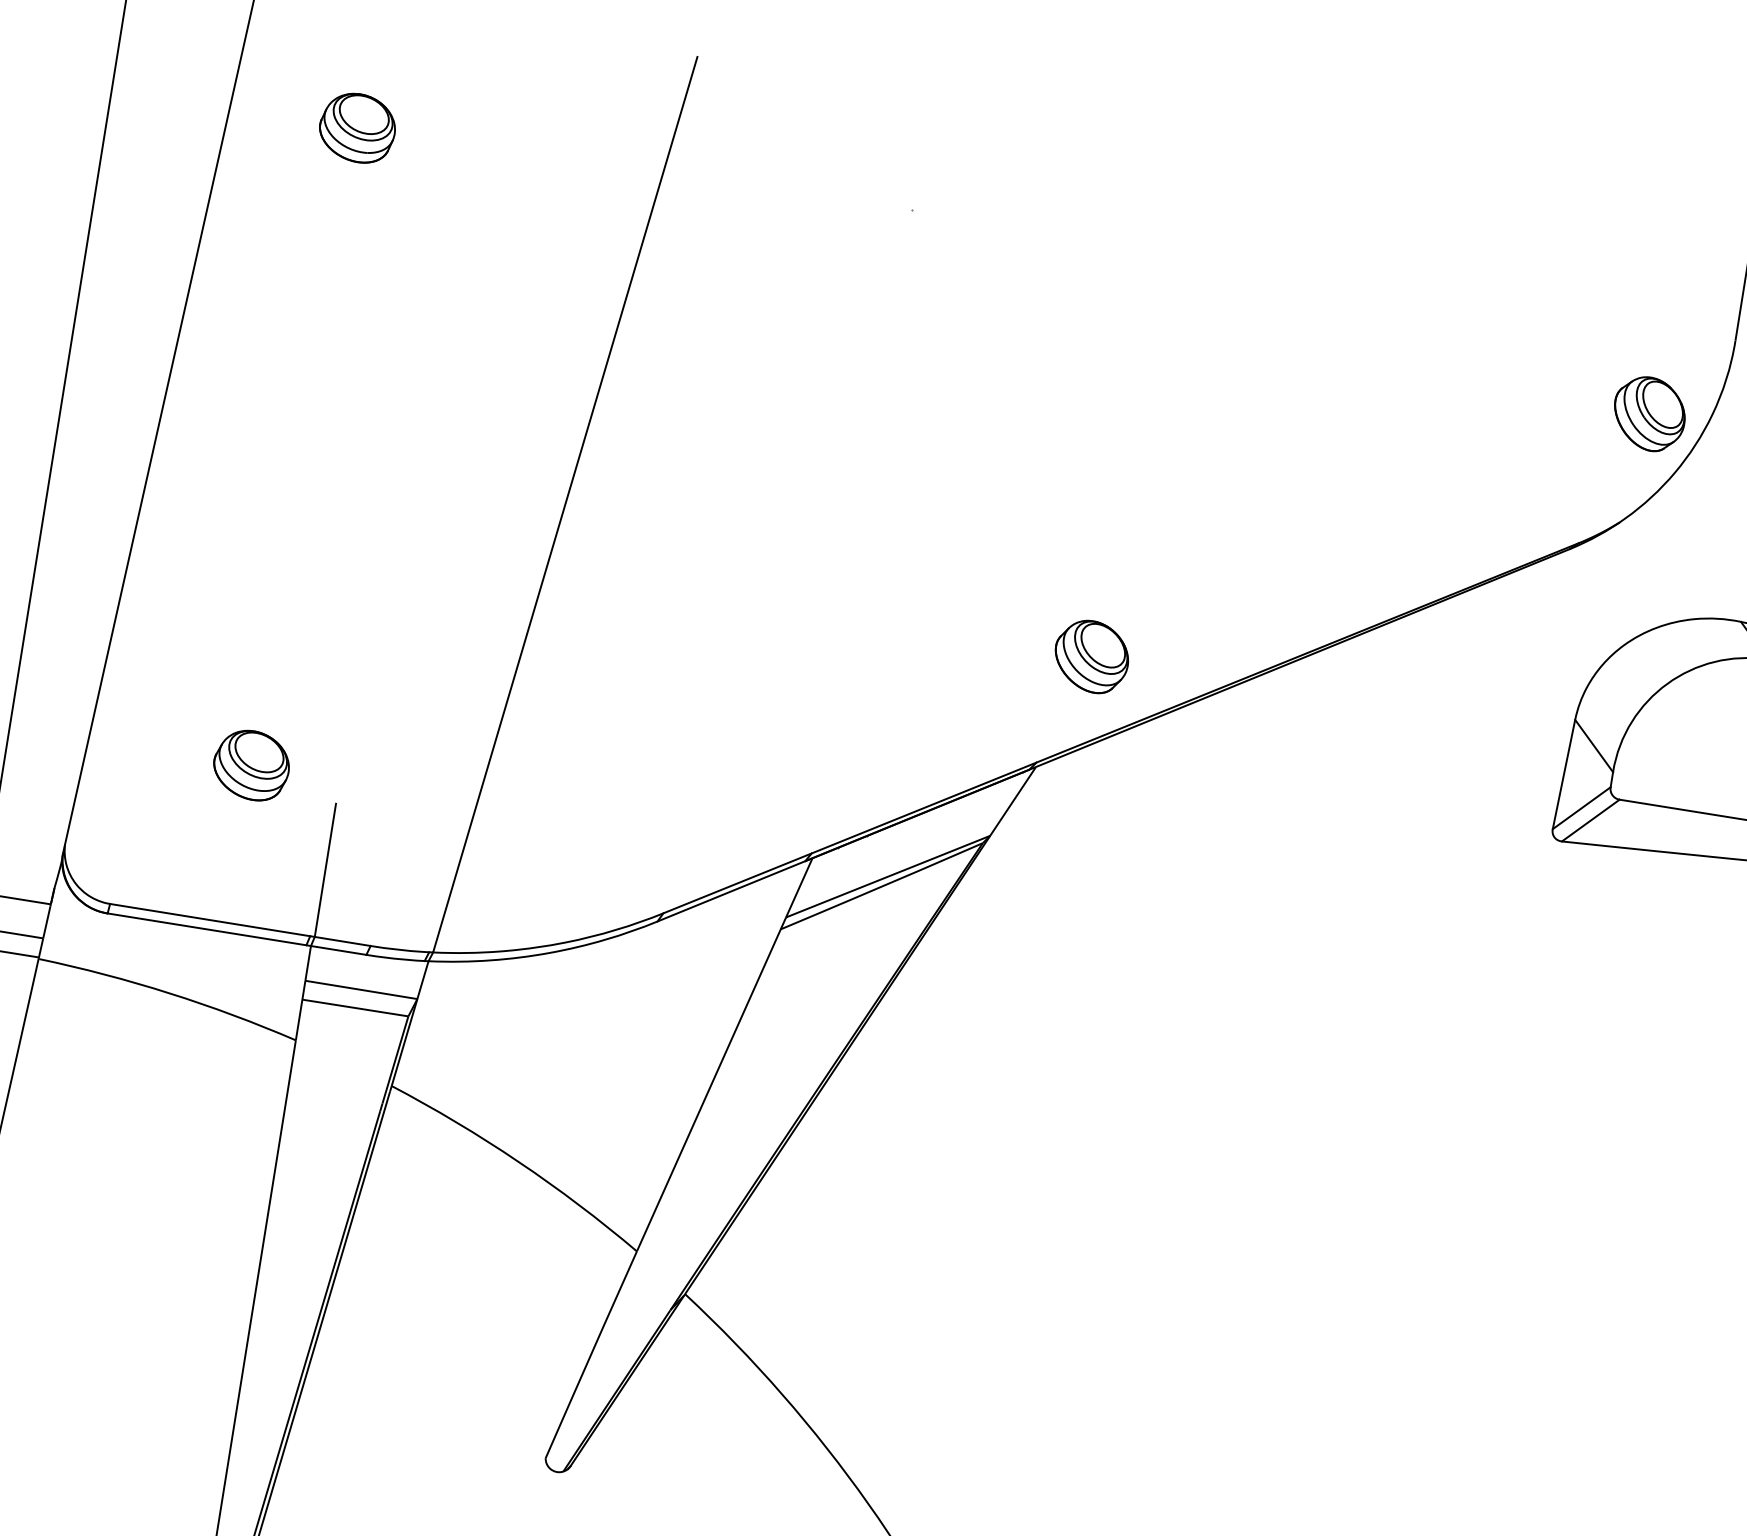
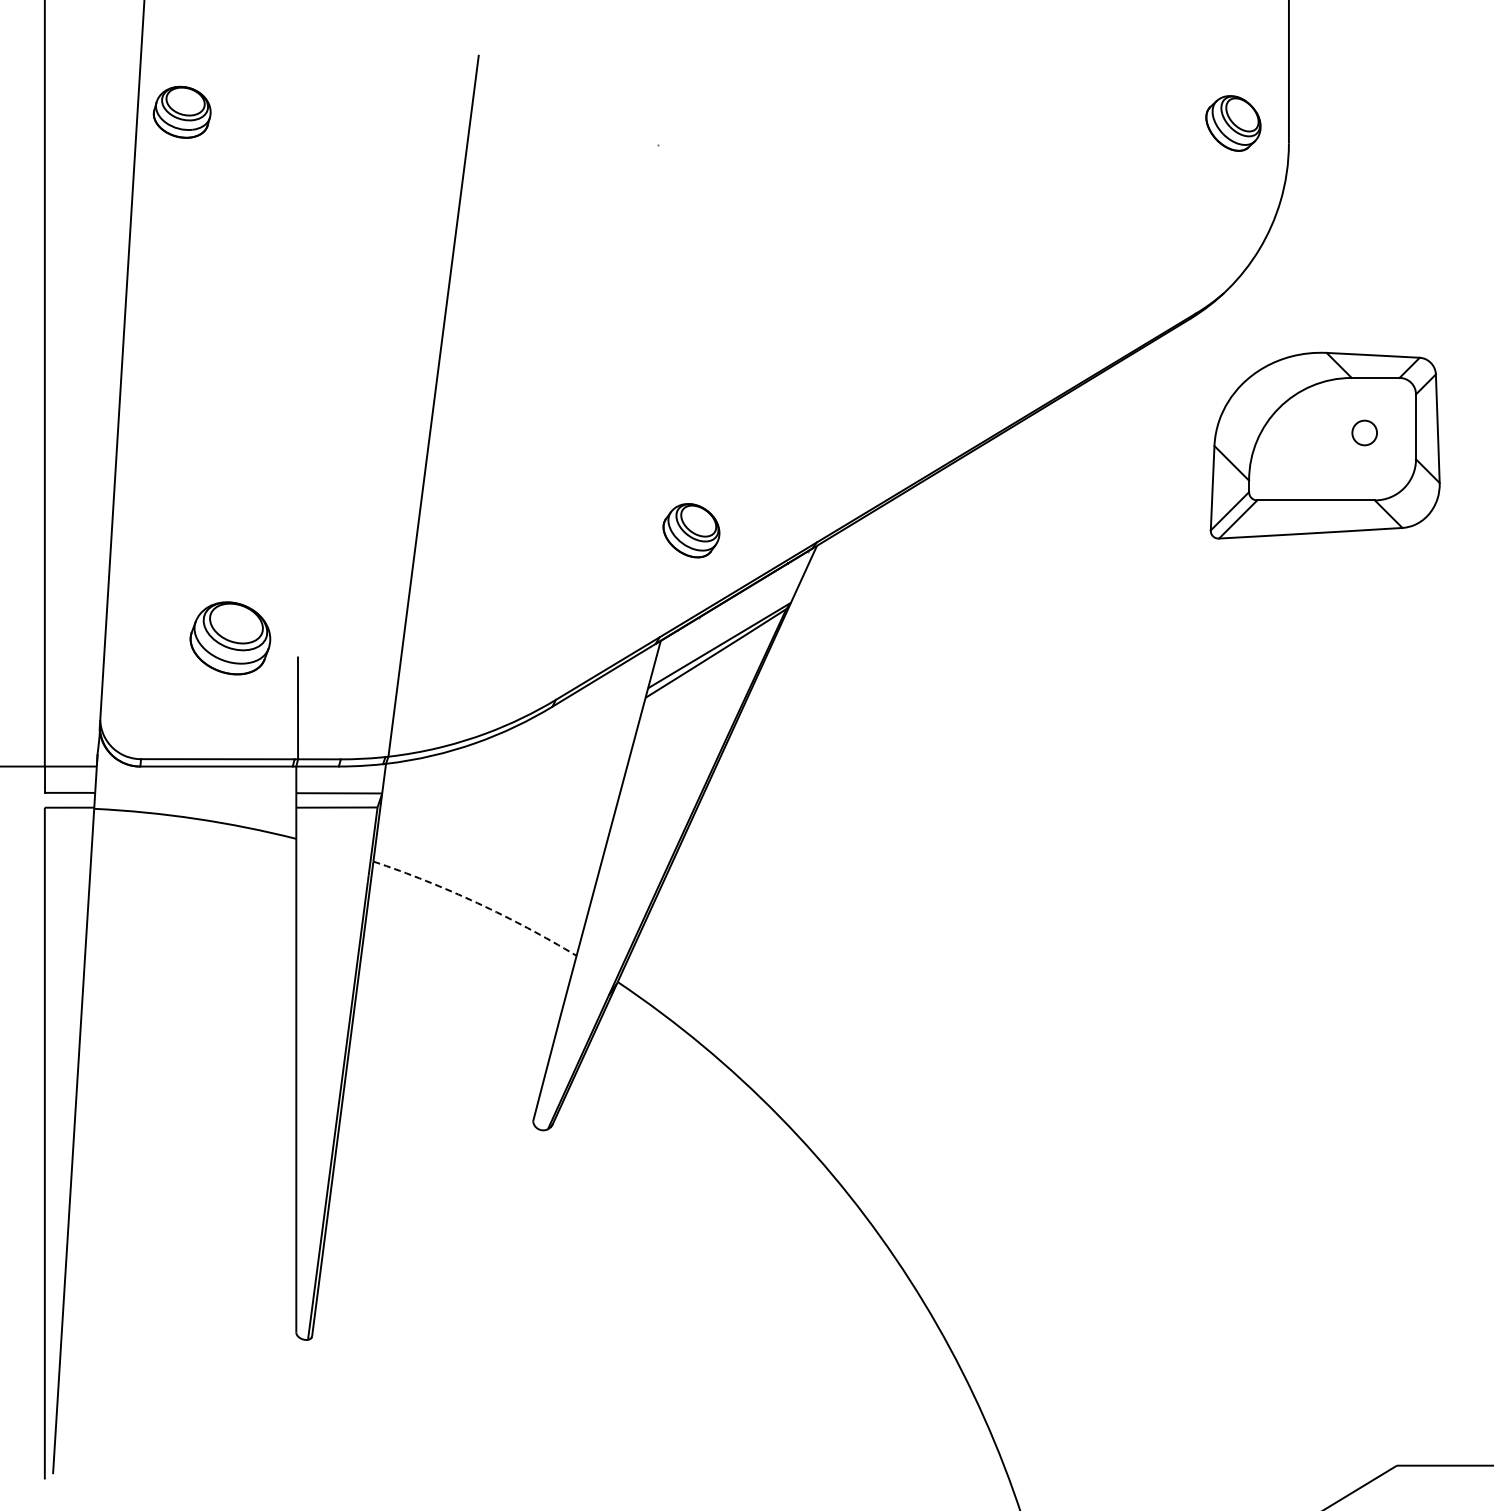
part: (356, 126) -> (181, 111), moved
part: (1649, 414) -> (1233, 123), moved
part: (1091, 656) -> (691, 530), moved
part: (250, 765) -> (229, 638), size x1.4
arc: (518, 1162) -> (477, 903), solid -> dashed

